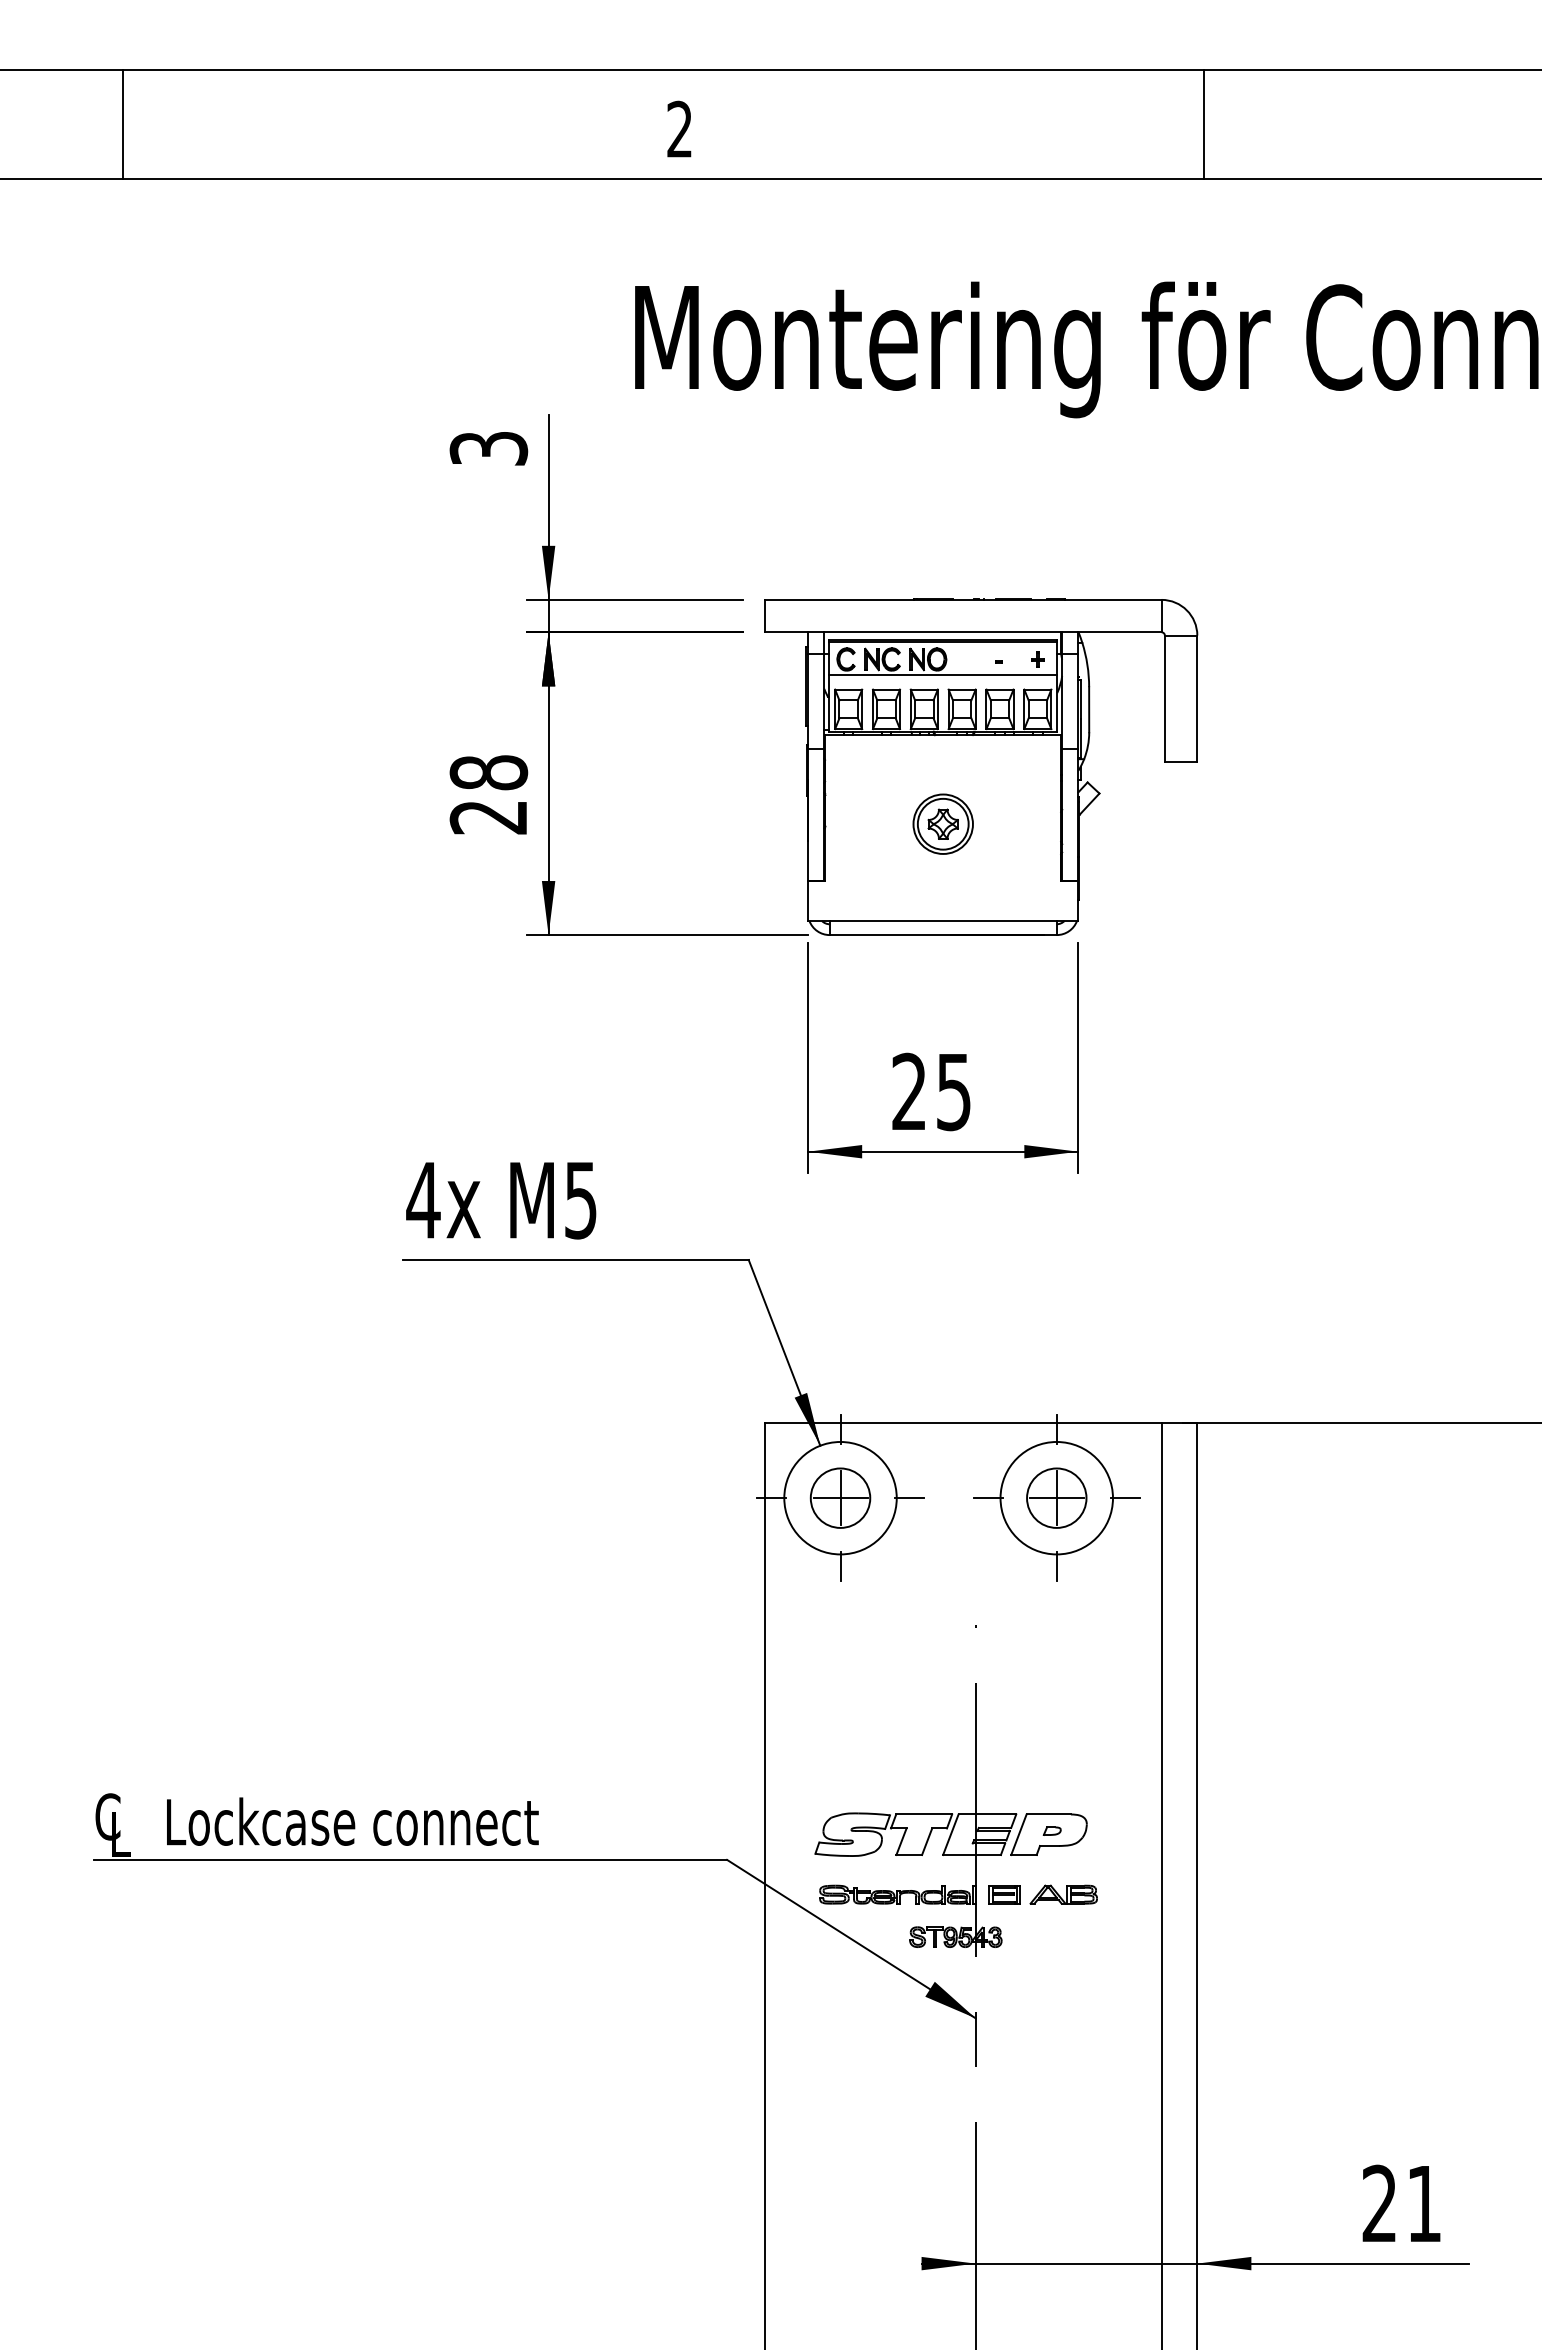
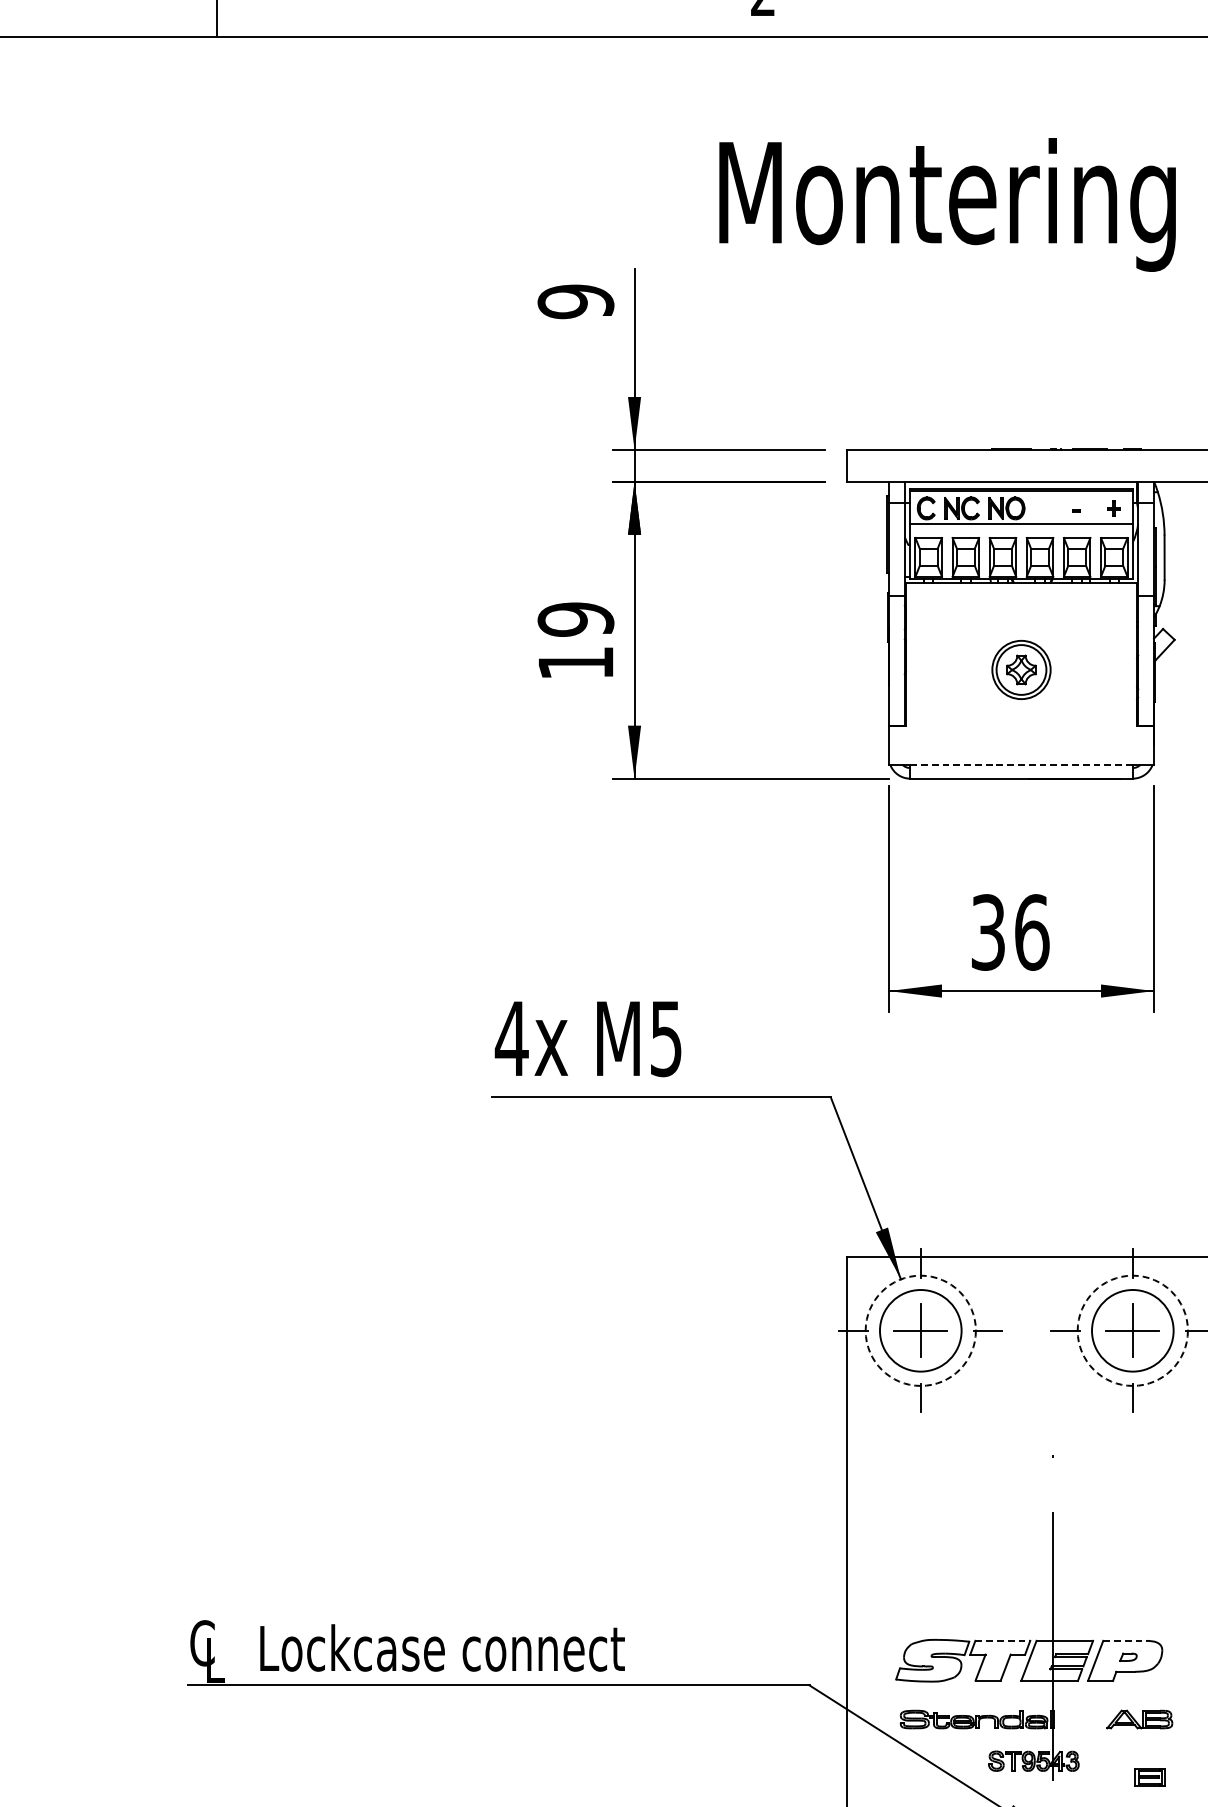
text: (488, 448) -> (575, 301), 3 -> 9
text: (488, 794) -> (575, 640), 28 -> 19
line: (943, 921) -> (1021, 765), solid -> dashed
text: (931, 1091) -> (1009, 932), 25 -> 36
circle: (840, 1497) -> (920, 1330), size x1.4
circle: (840, 1497) -> (920, 1330), solid -> dashed
circle: (1056, 1497) -> (1132, 1330), size x1.4
circle: (1056, 1497) -> (1132, 1330), solid -> dashed
line: (924, 1814) -> (1003, 1640), solid -> dashed
line: (1049, 1814) -> (1125, 1640), solid -> dashed
part: (1004, 1894) -> (1150, 1777), moved

